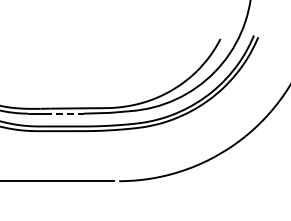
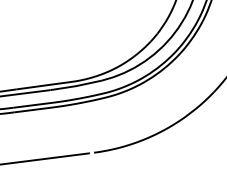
line: (64, 113) -> (31, 92), dashed -> solid

